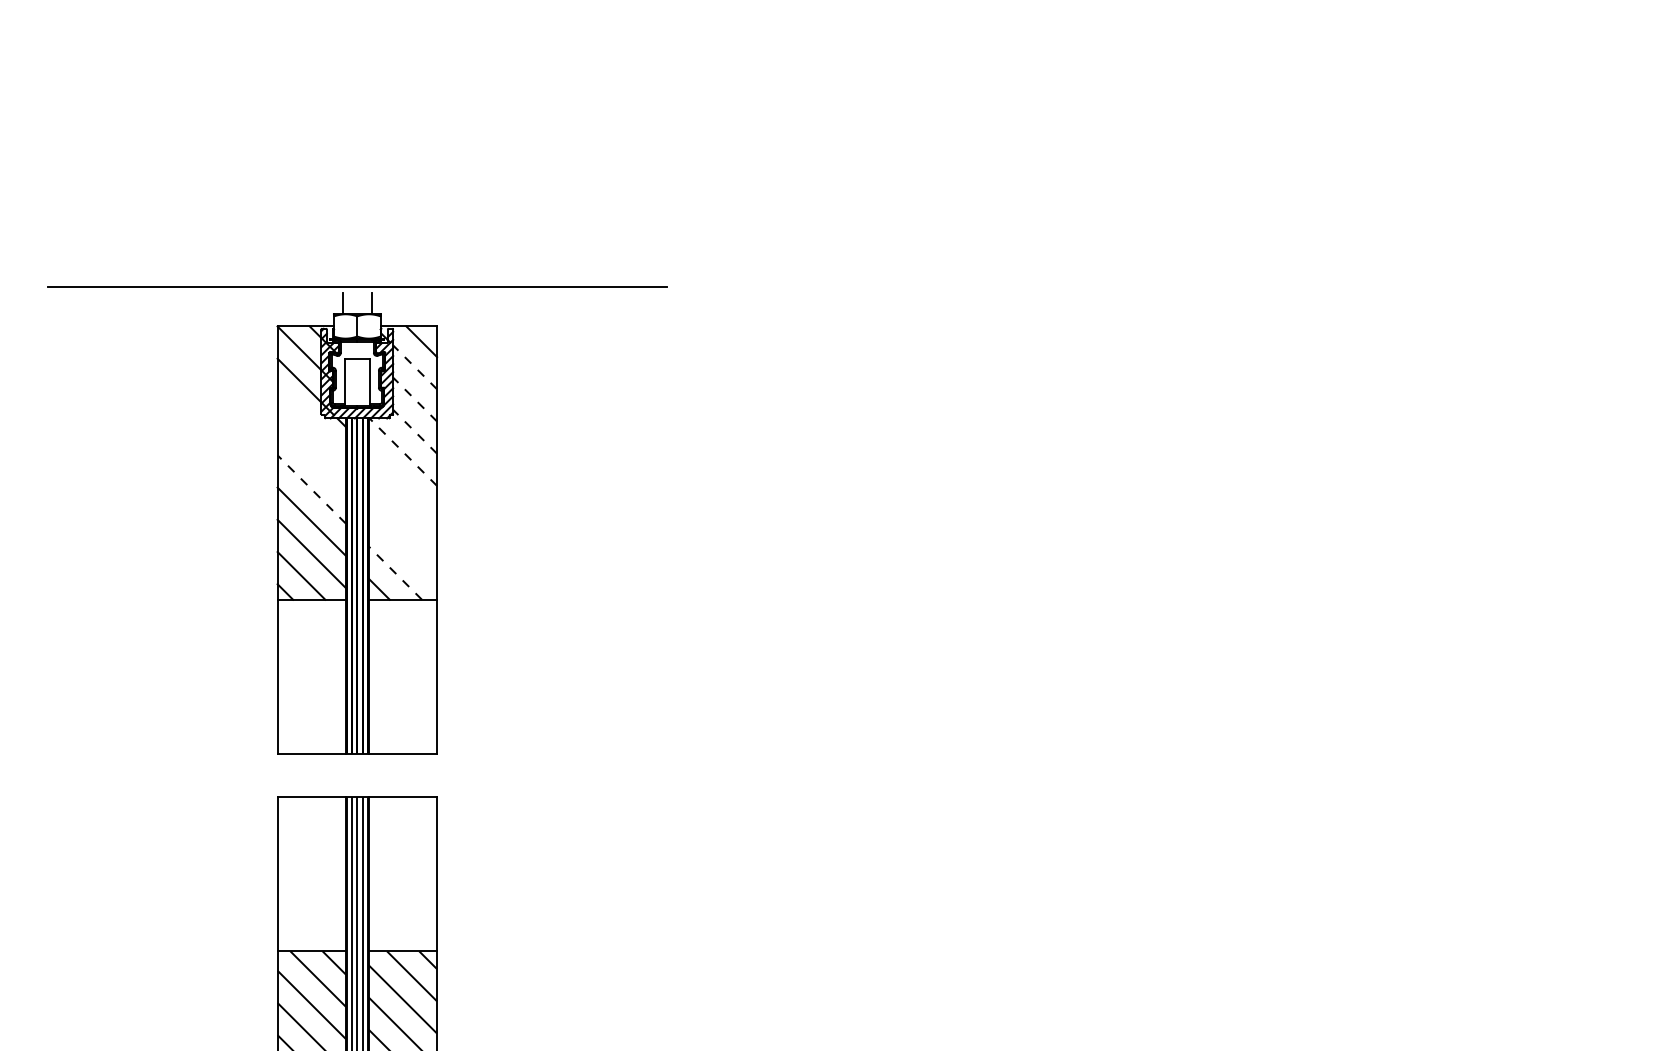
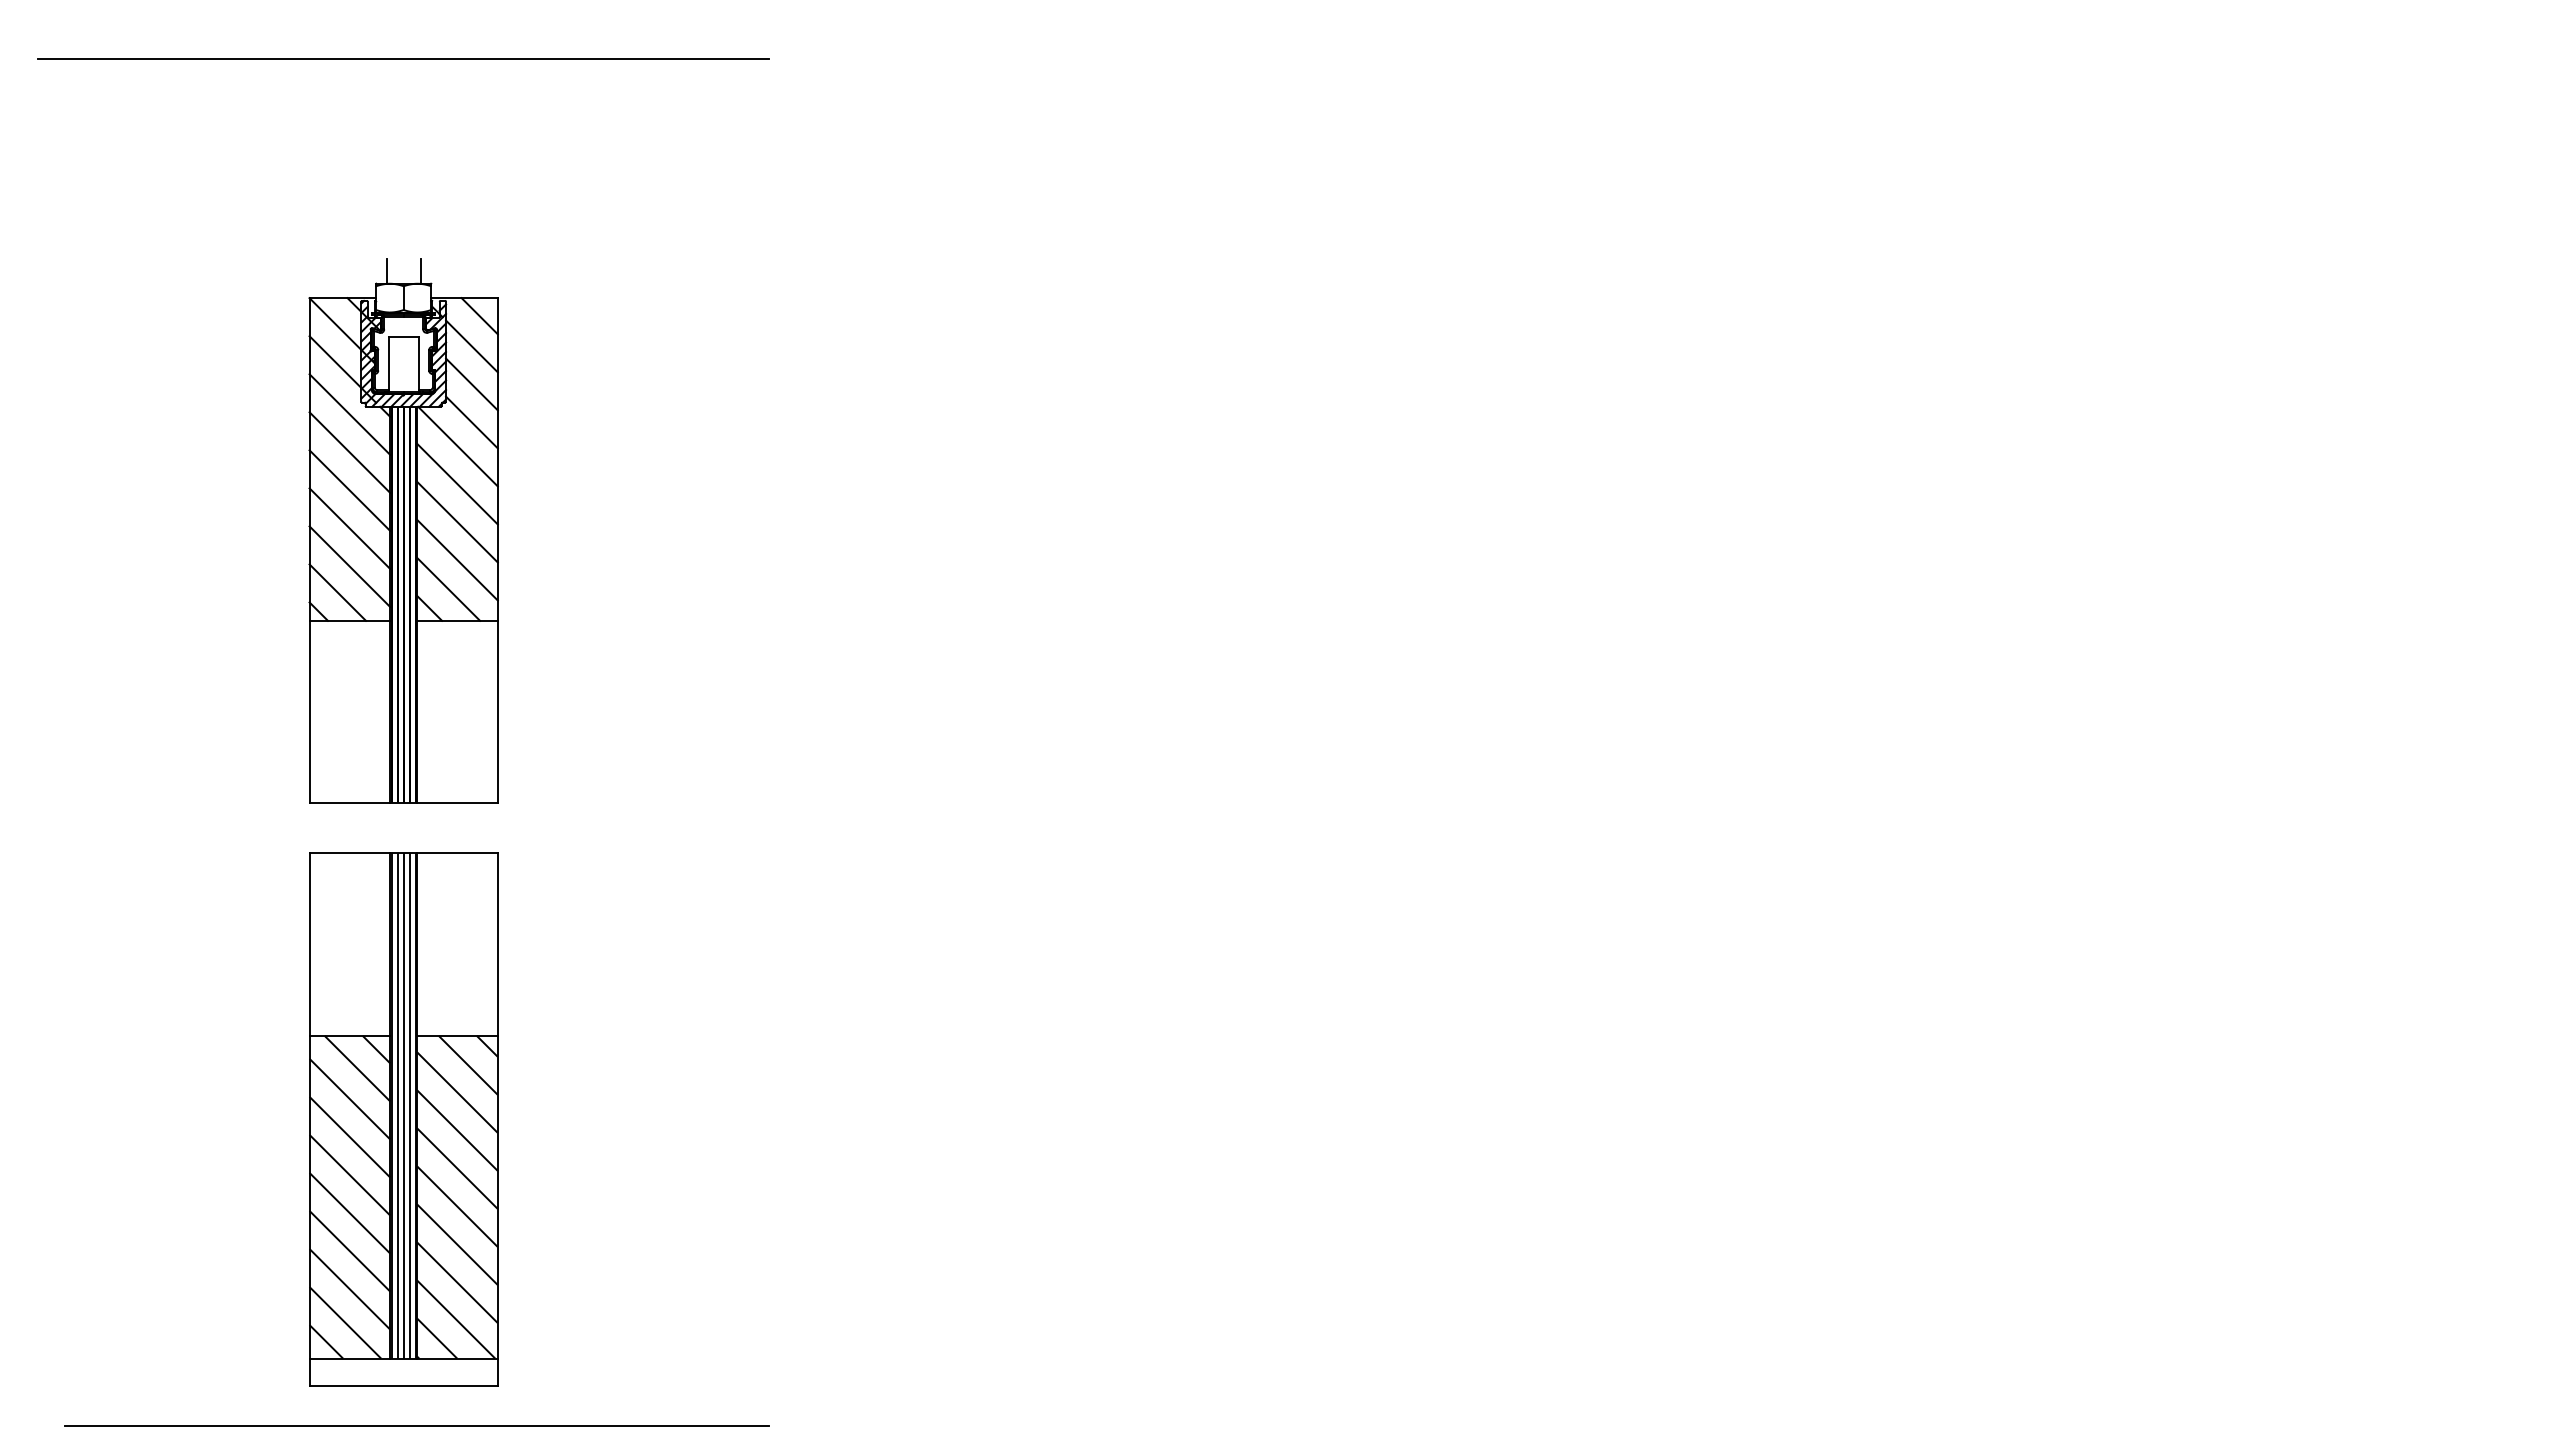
line: (357, 286) -> (403, 58), moved
line: (414, 367) -> (471, 346), dashed -> solid
line: (414, 399) -> (471, 384), dashed -> solid
line: (311, 425) -> (349, 414), added
line: (414, 431) -> (471, 422), dashed -> solid
line: (402, 452) -> (457, 446), dashed -> solid
line: (311, 457) -> (349, 452), added
line: (402, 483) -> (457, 483), added
line: (311, 489) -> (349, 490), dashed -> solid
line: (402, 515) -> (457, 521), added
line: (402, 547) -> (457, 559), added
line: (395, 573) -> (448, 589), dashed -> solid

